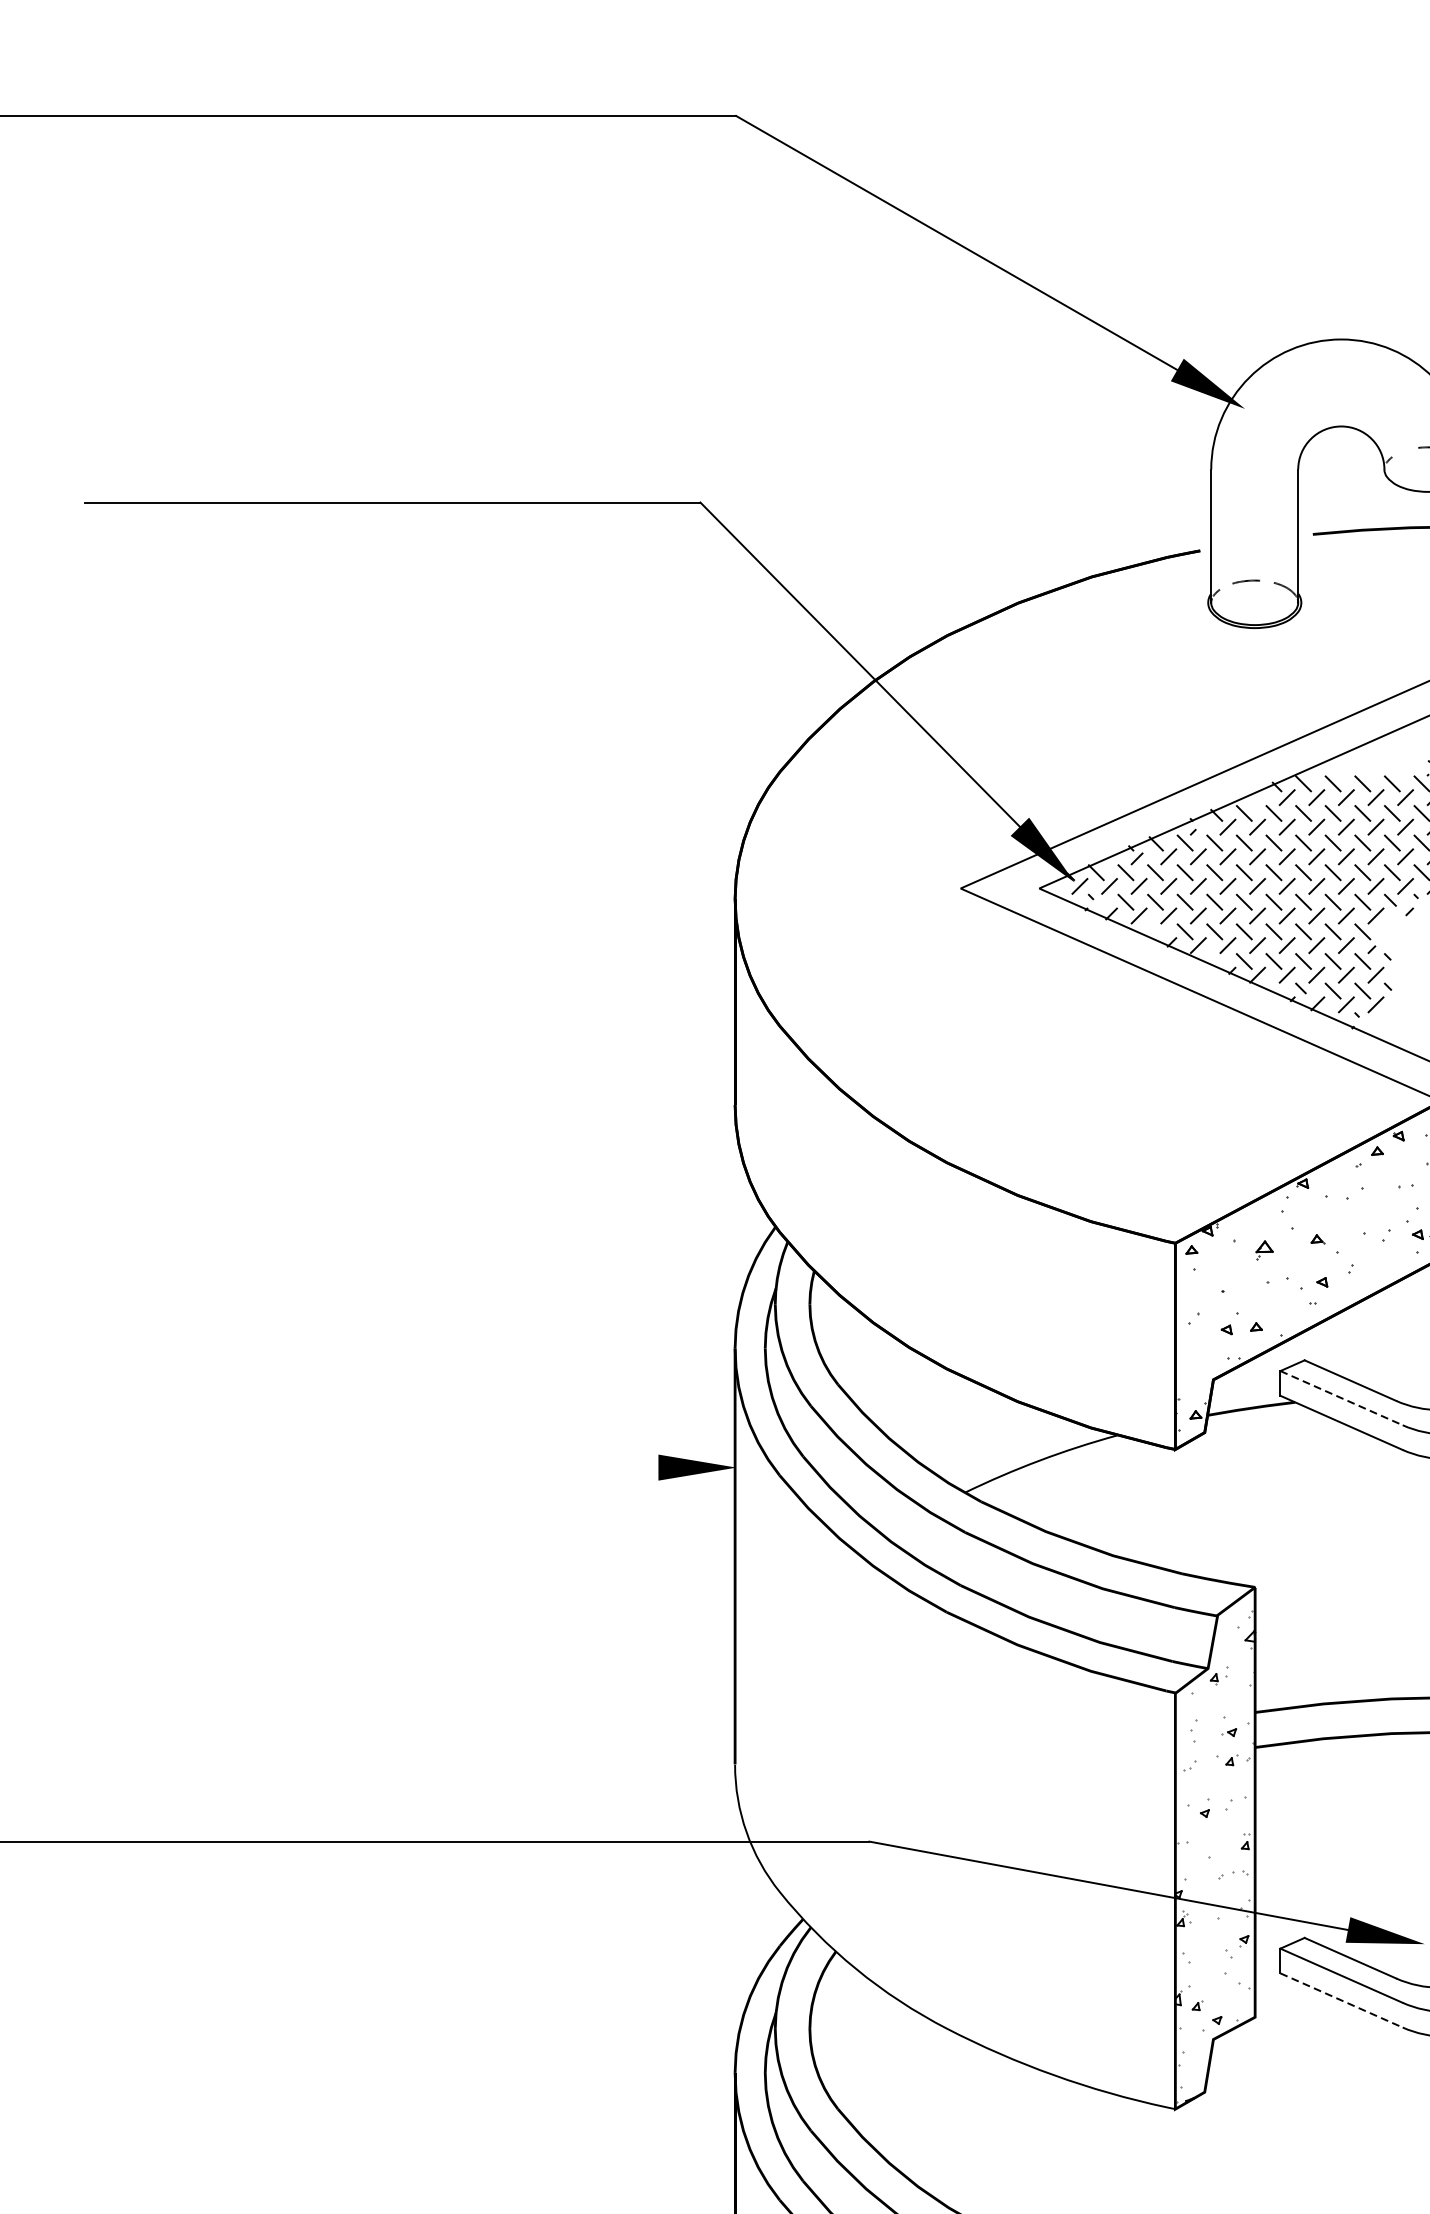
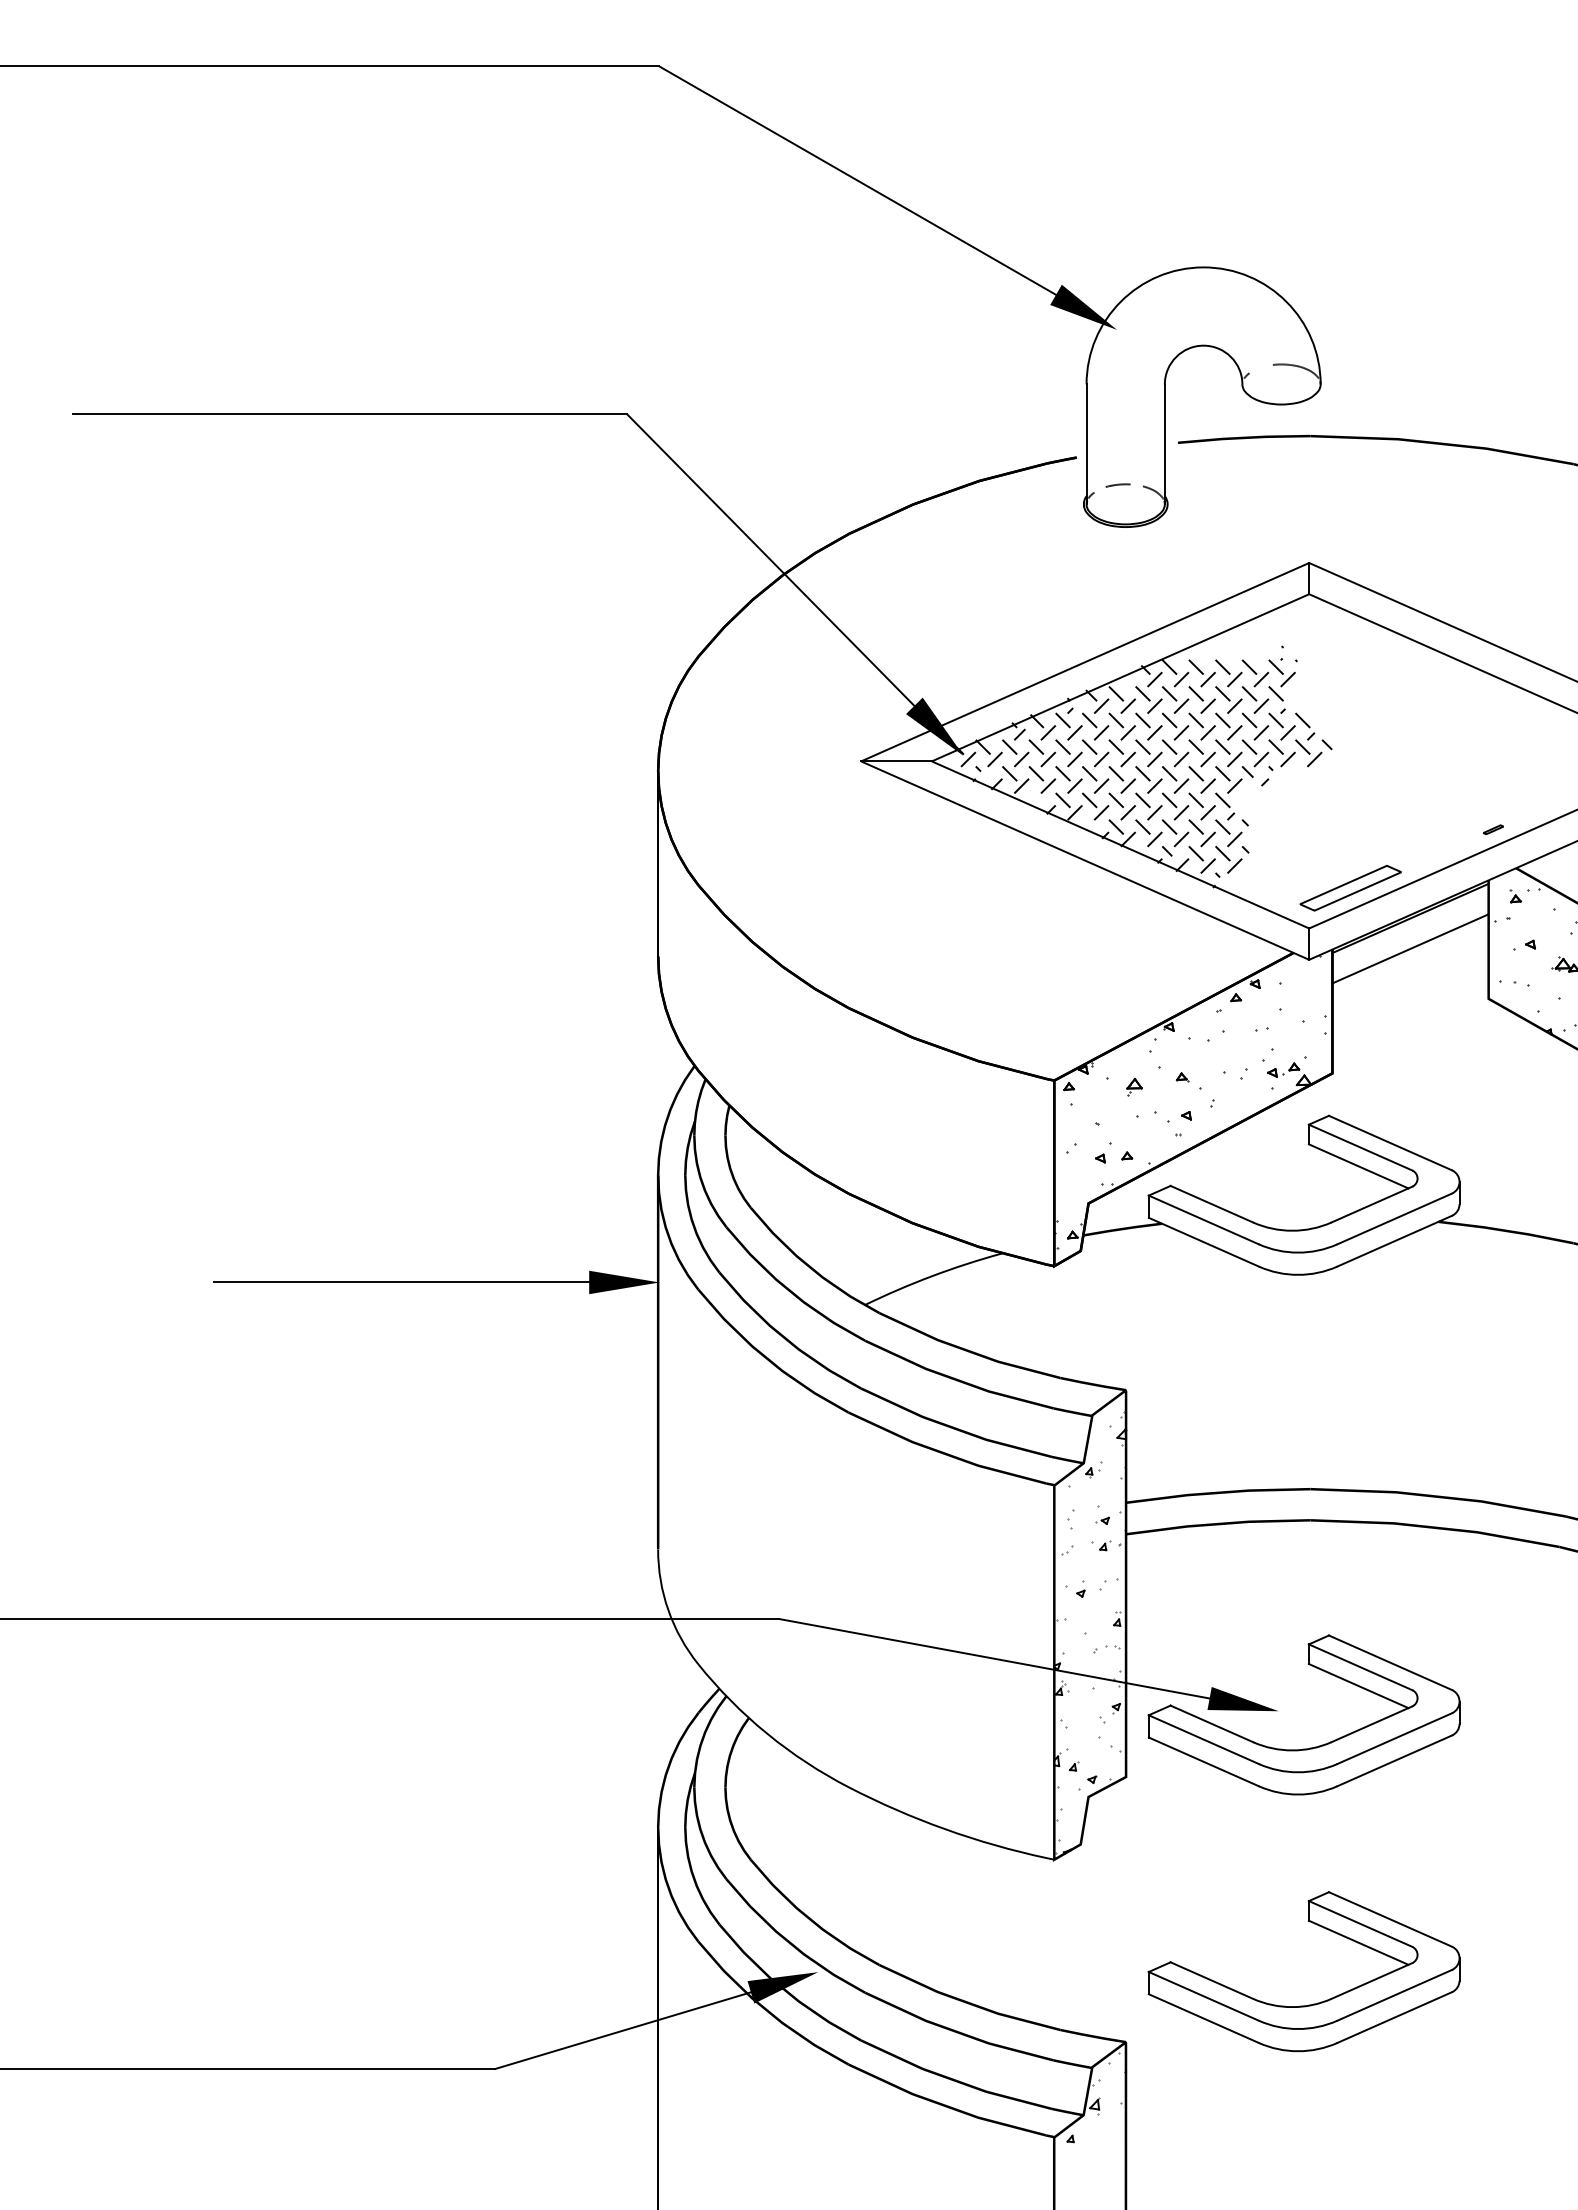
line: (999, 888) -> (896, 761), added
line: (1342, 1398) -> (1204, 1220), dashed -> solid
line: (449, 1467) -> (401, 1282), added
line: (1342, 2001) -> (1204, 1762), dashed -> solid

